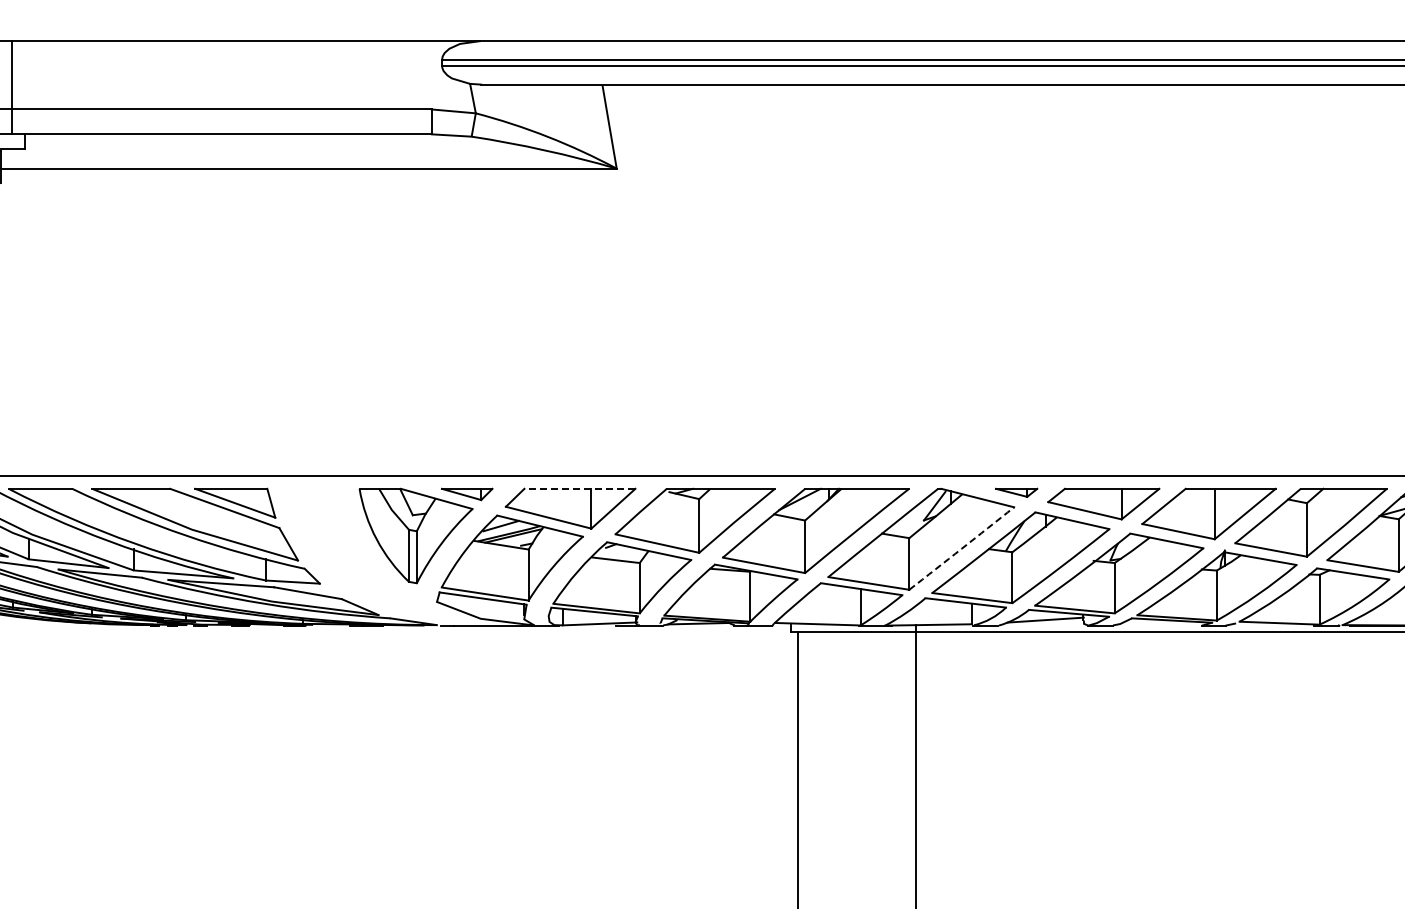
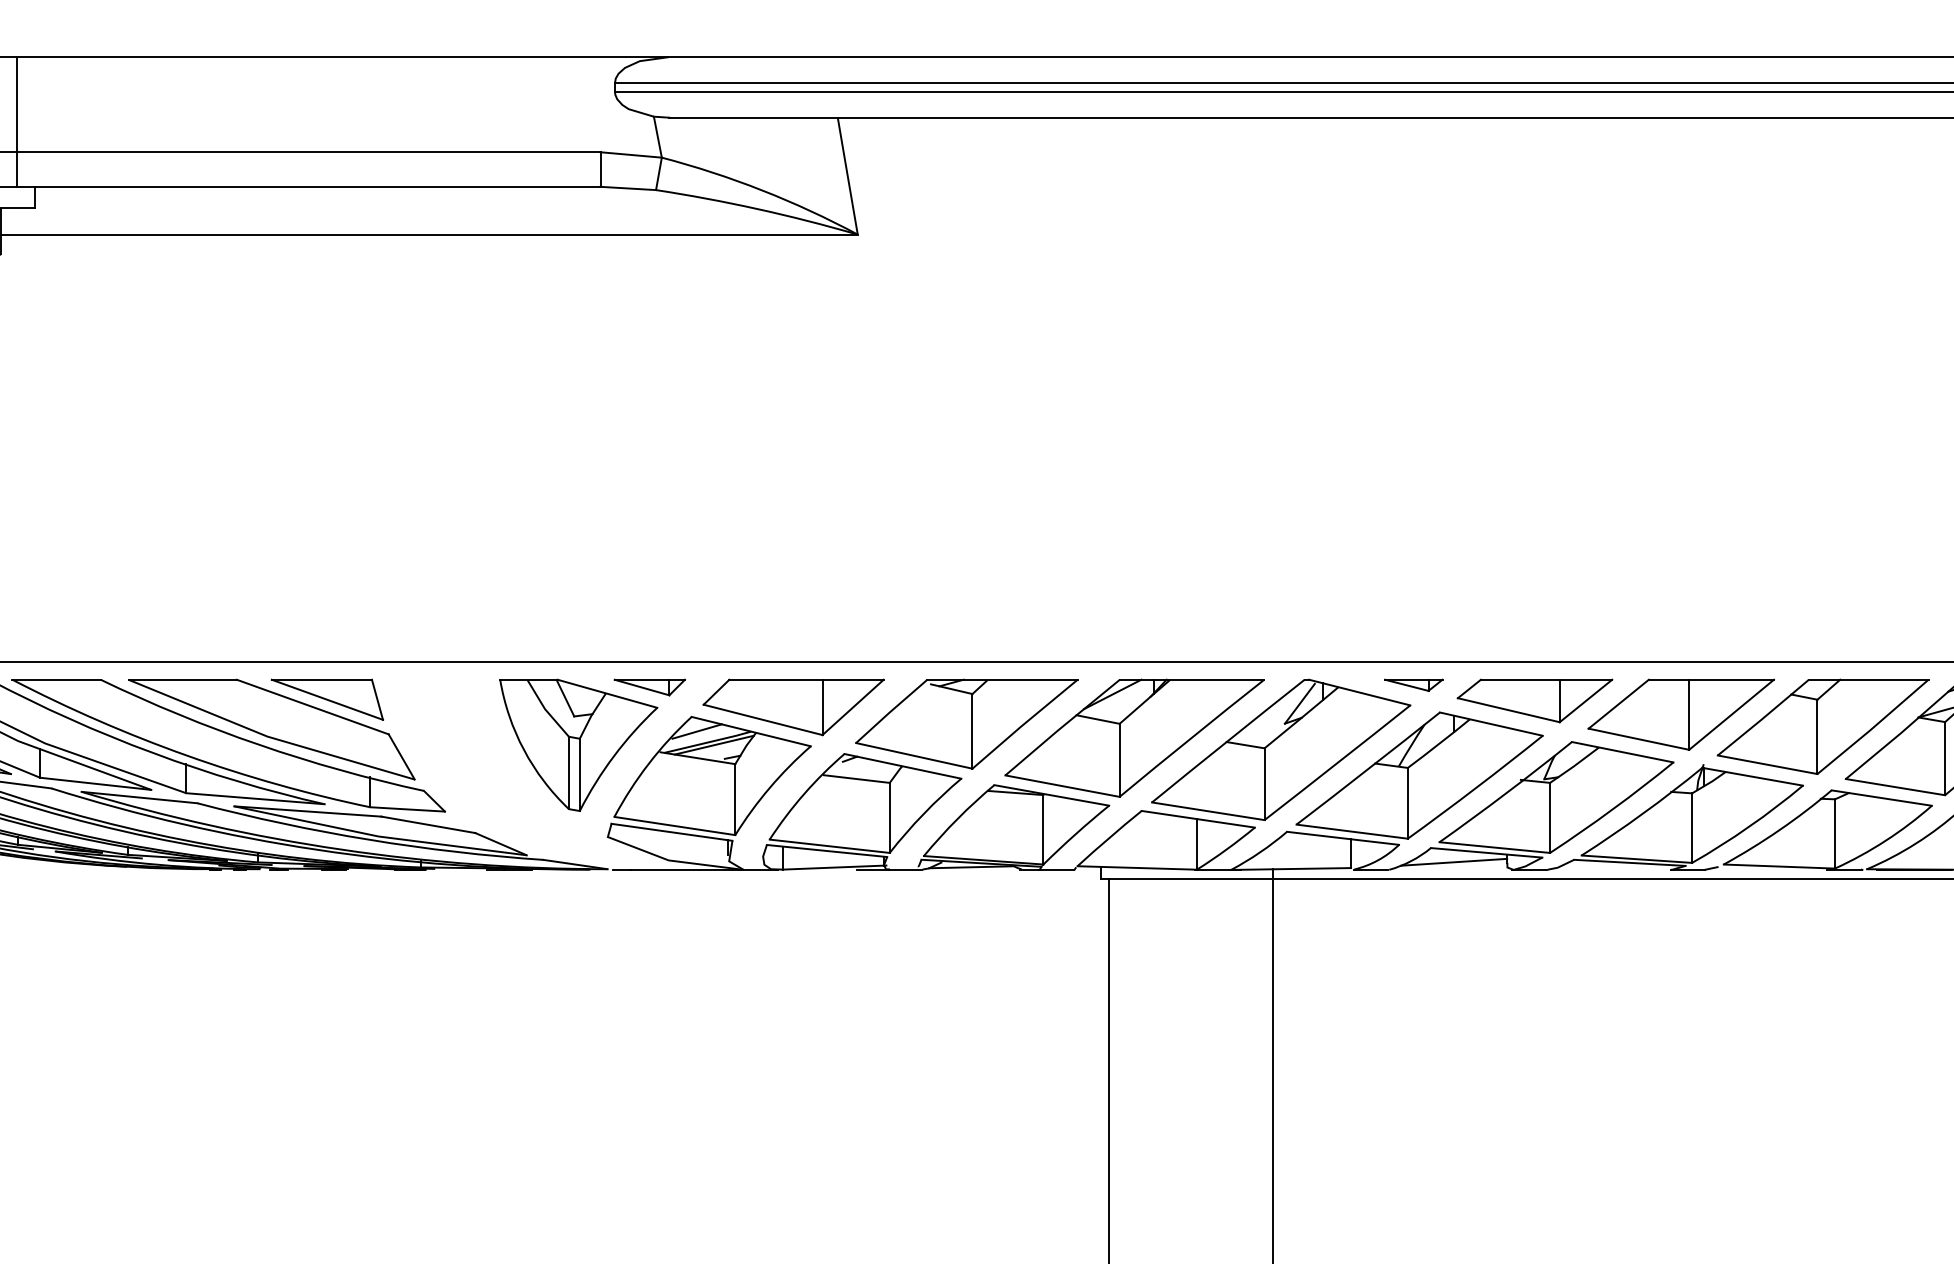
line: (579, 488) -> (805, 679), dashed -> solid
arc: (961, 548) -> (1337, 762), dashed -> solid

